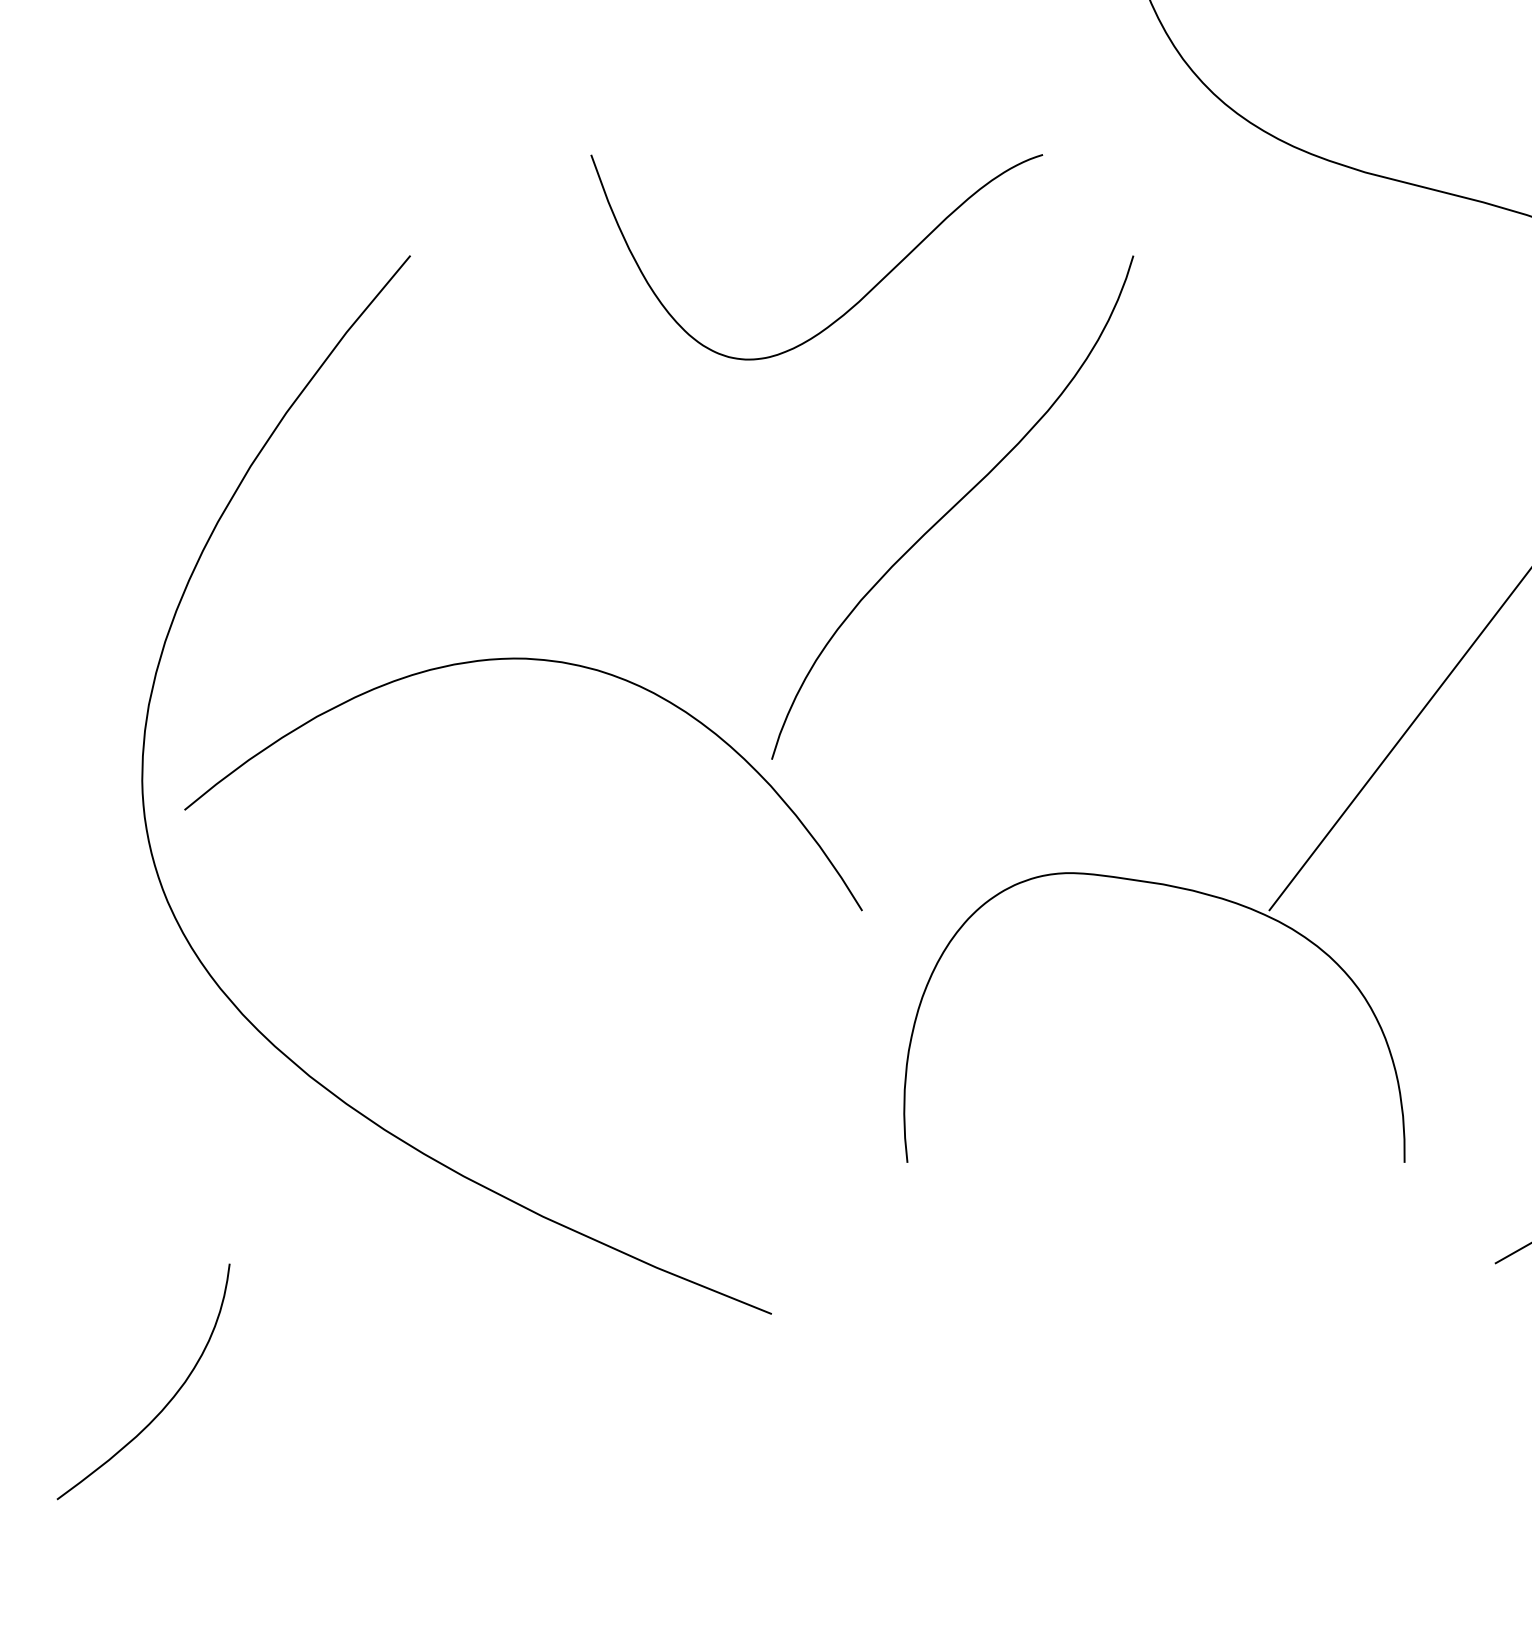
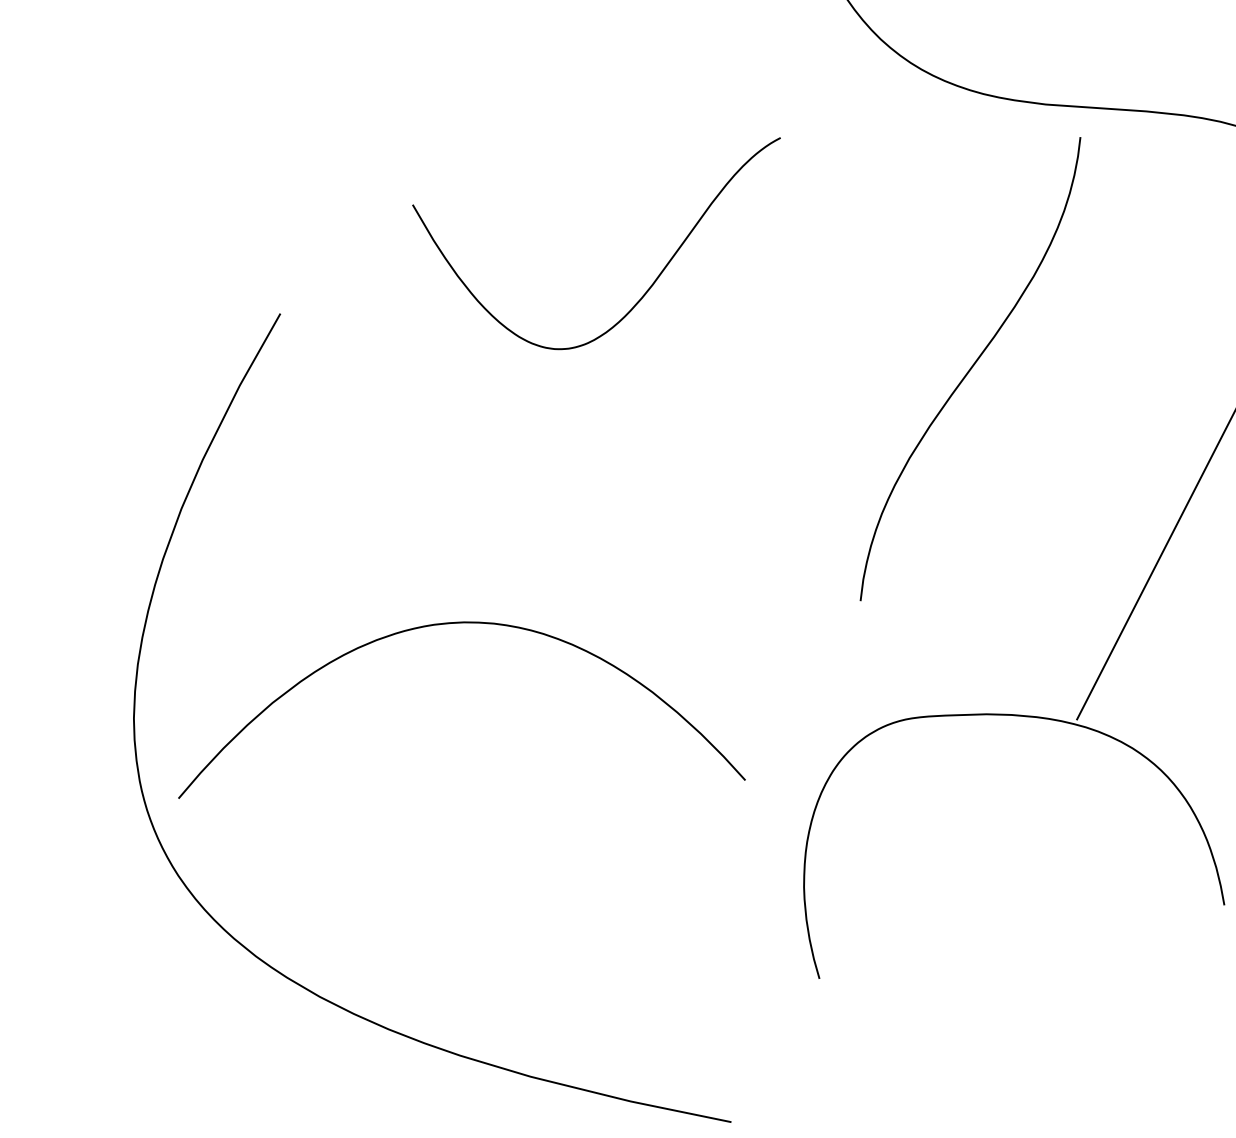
curve: (952, 507) -> (970, 369), moved

